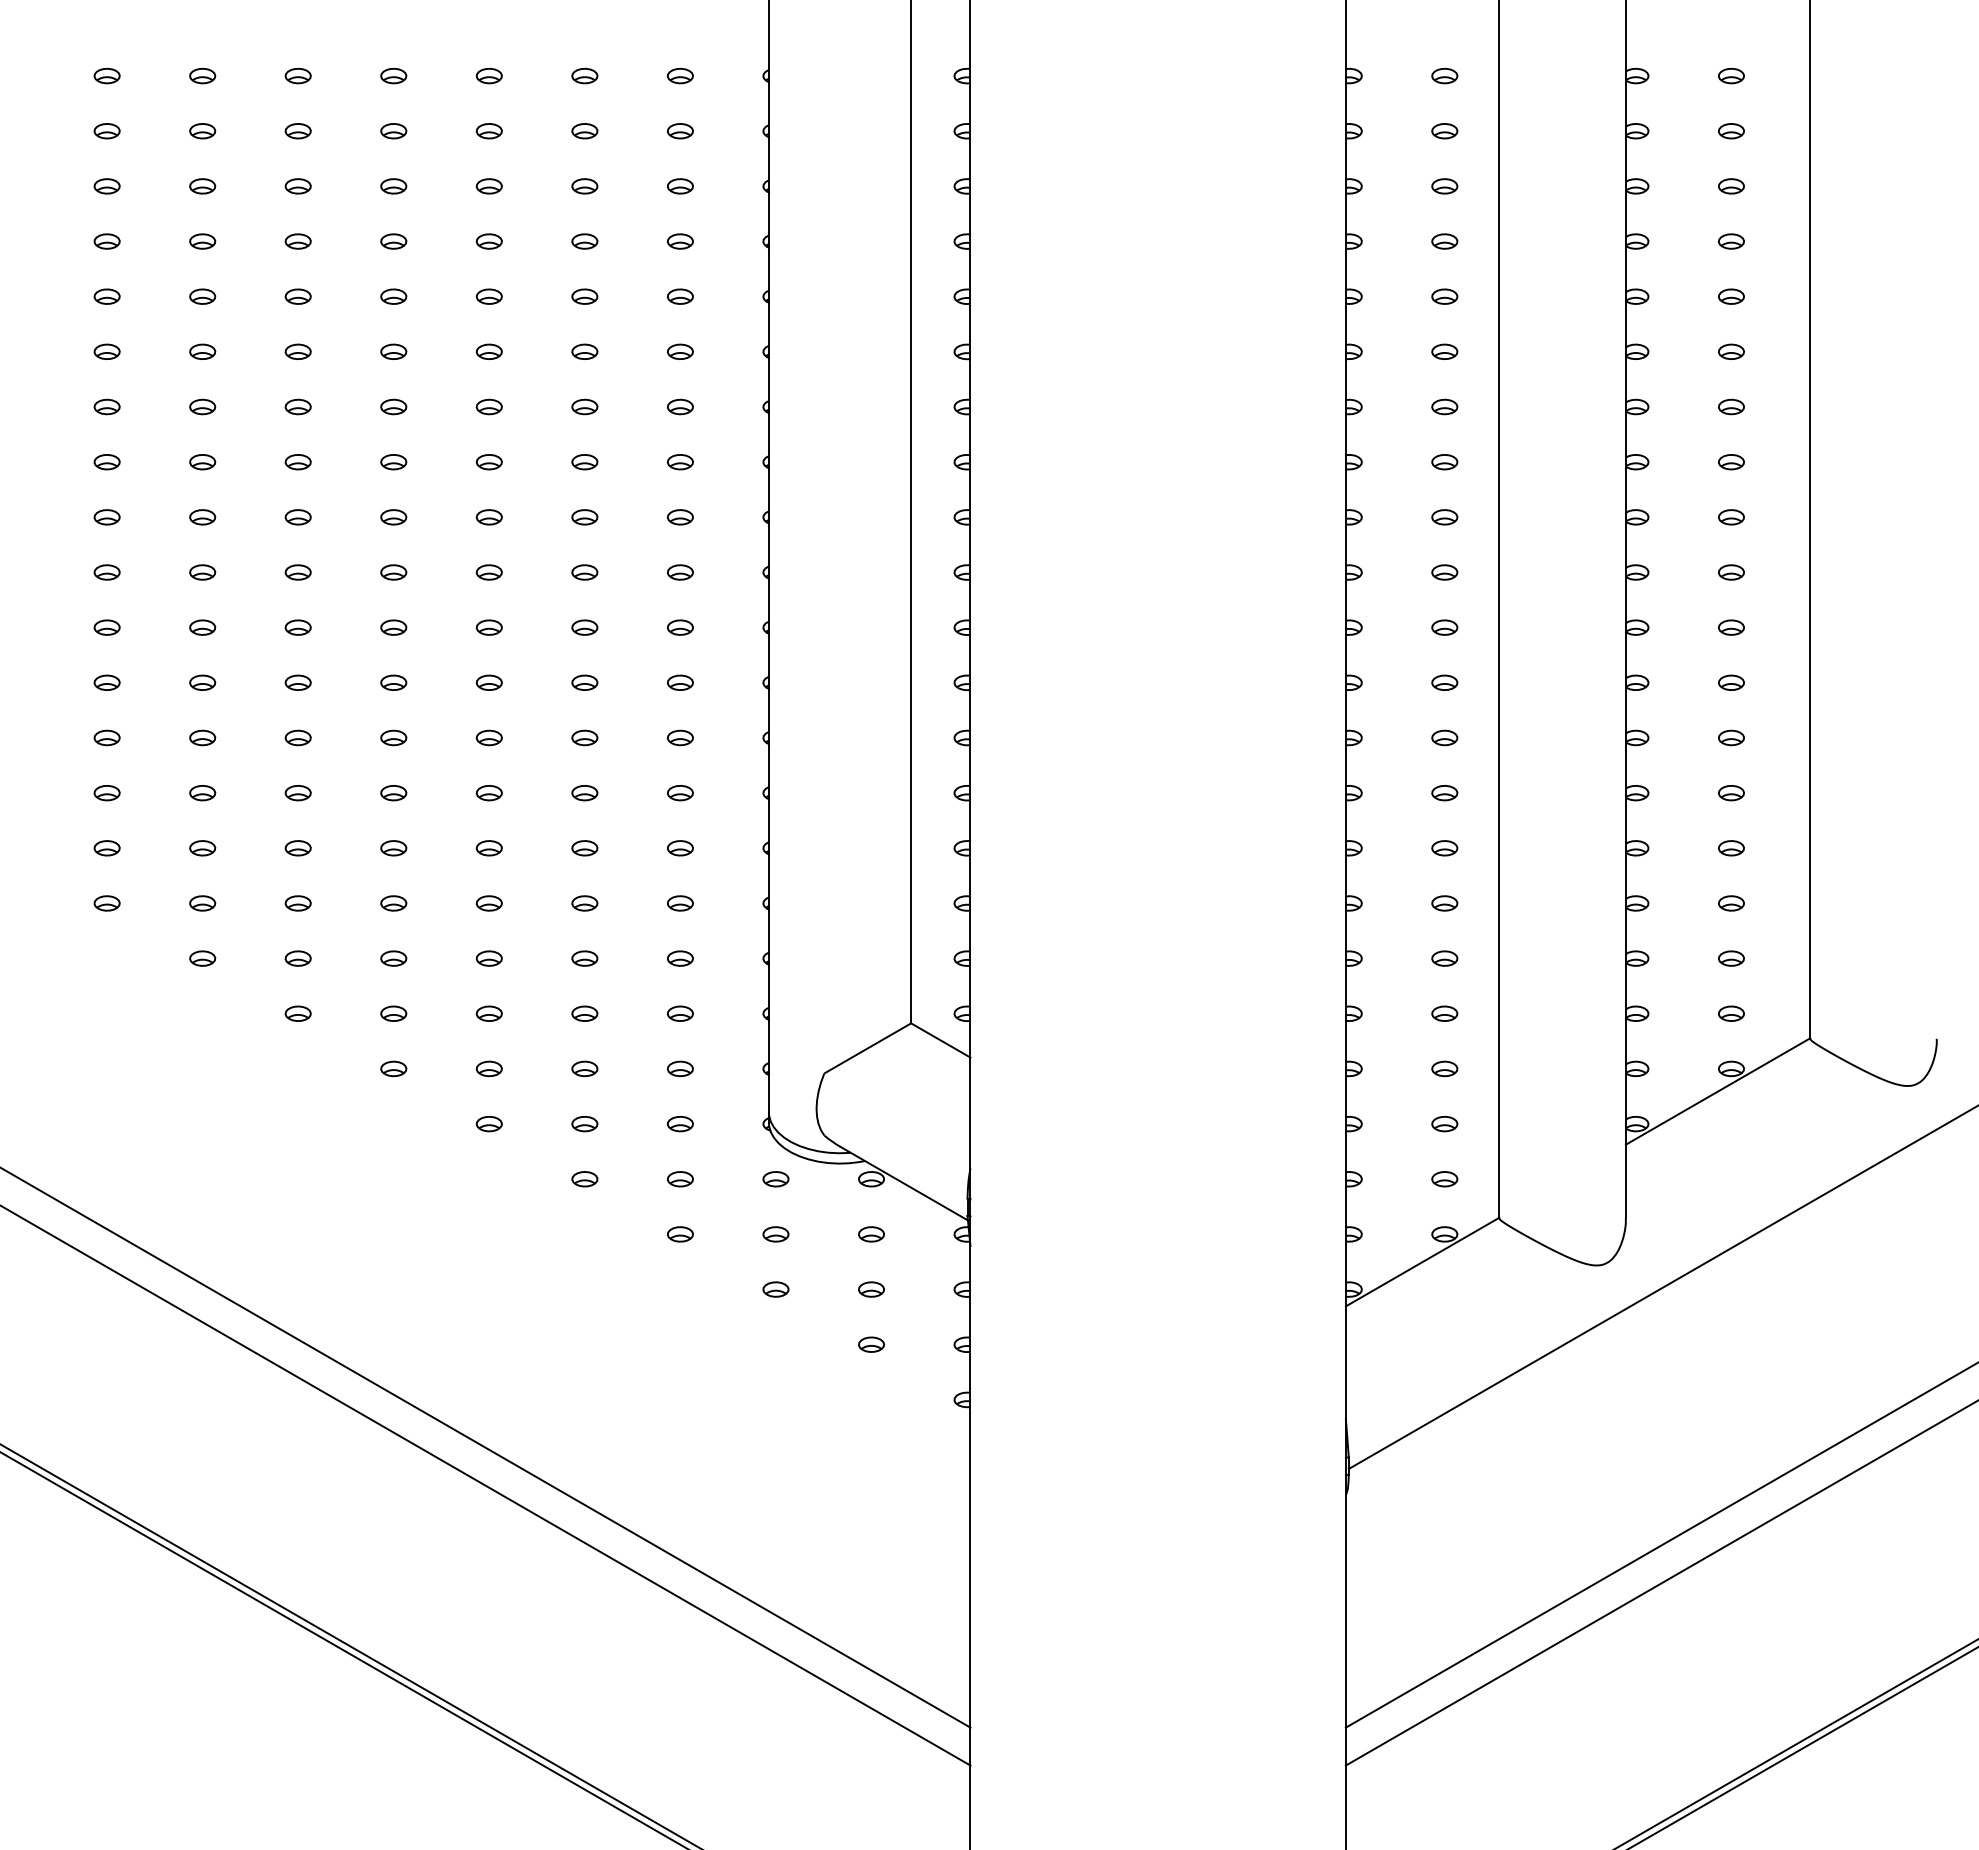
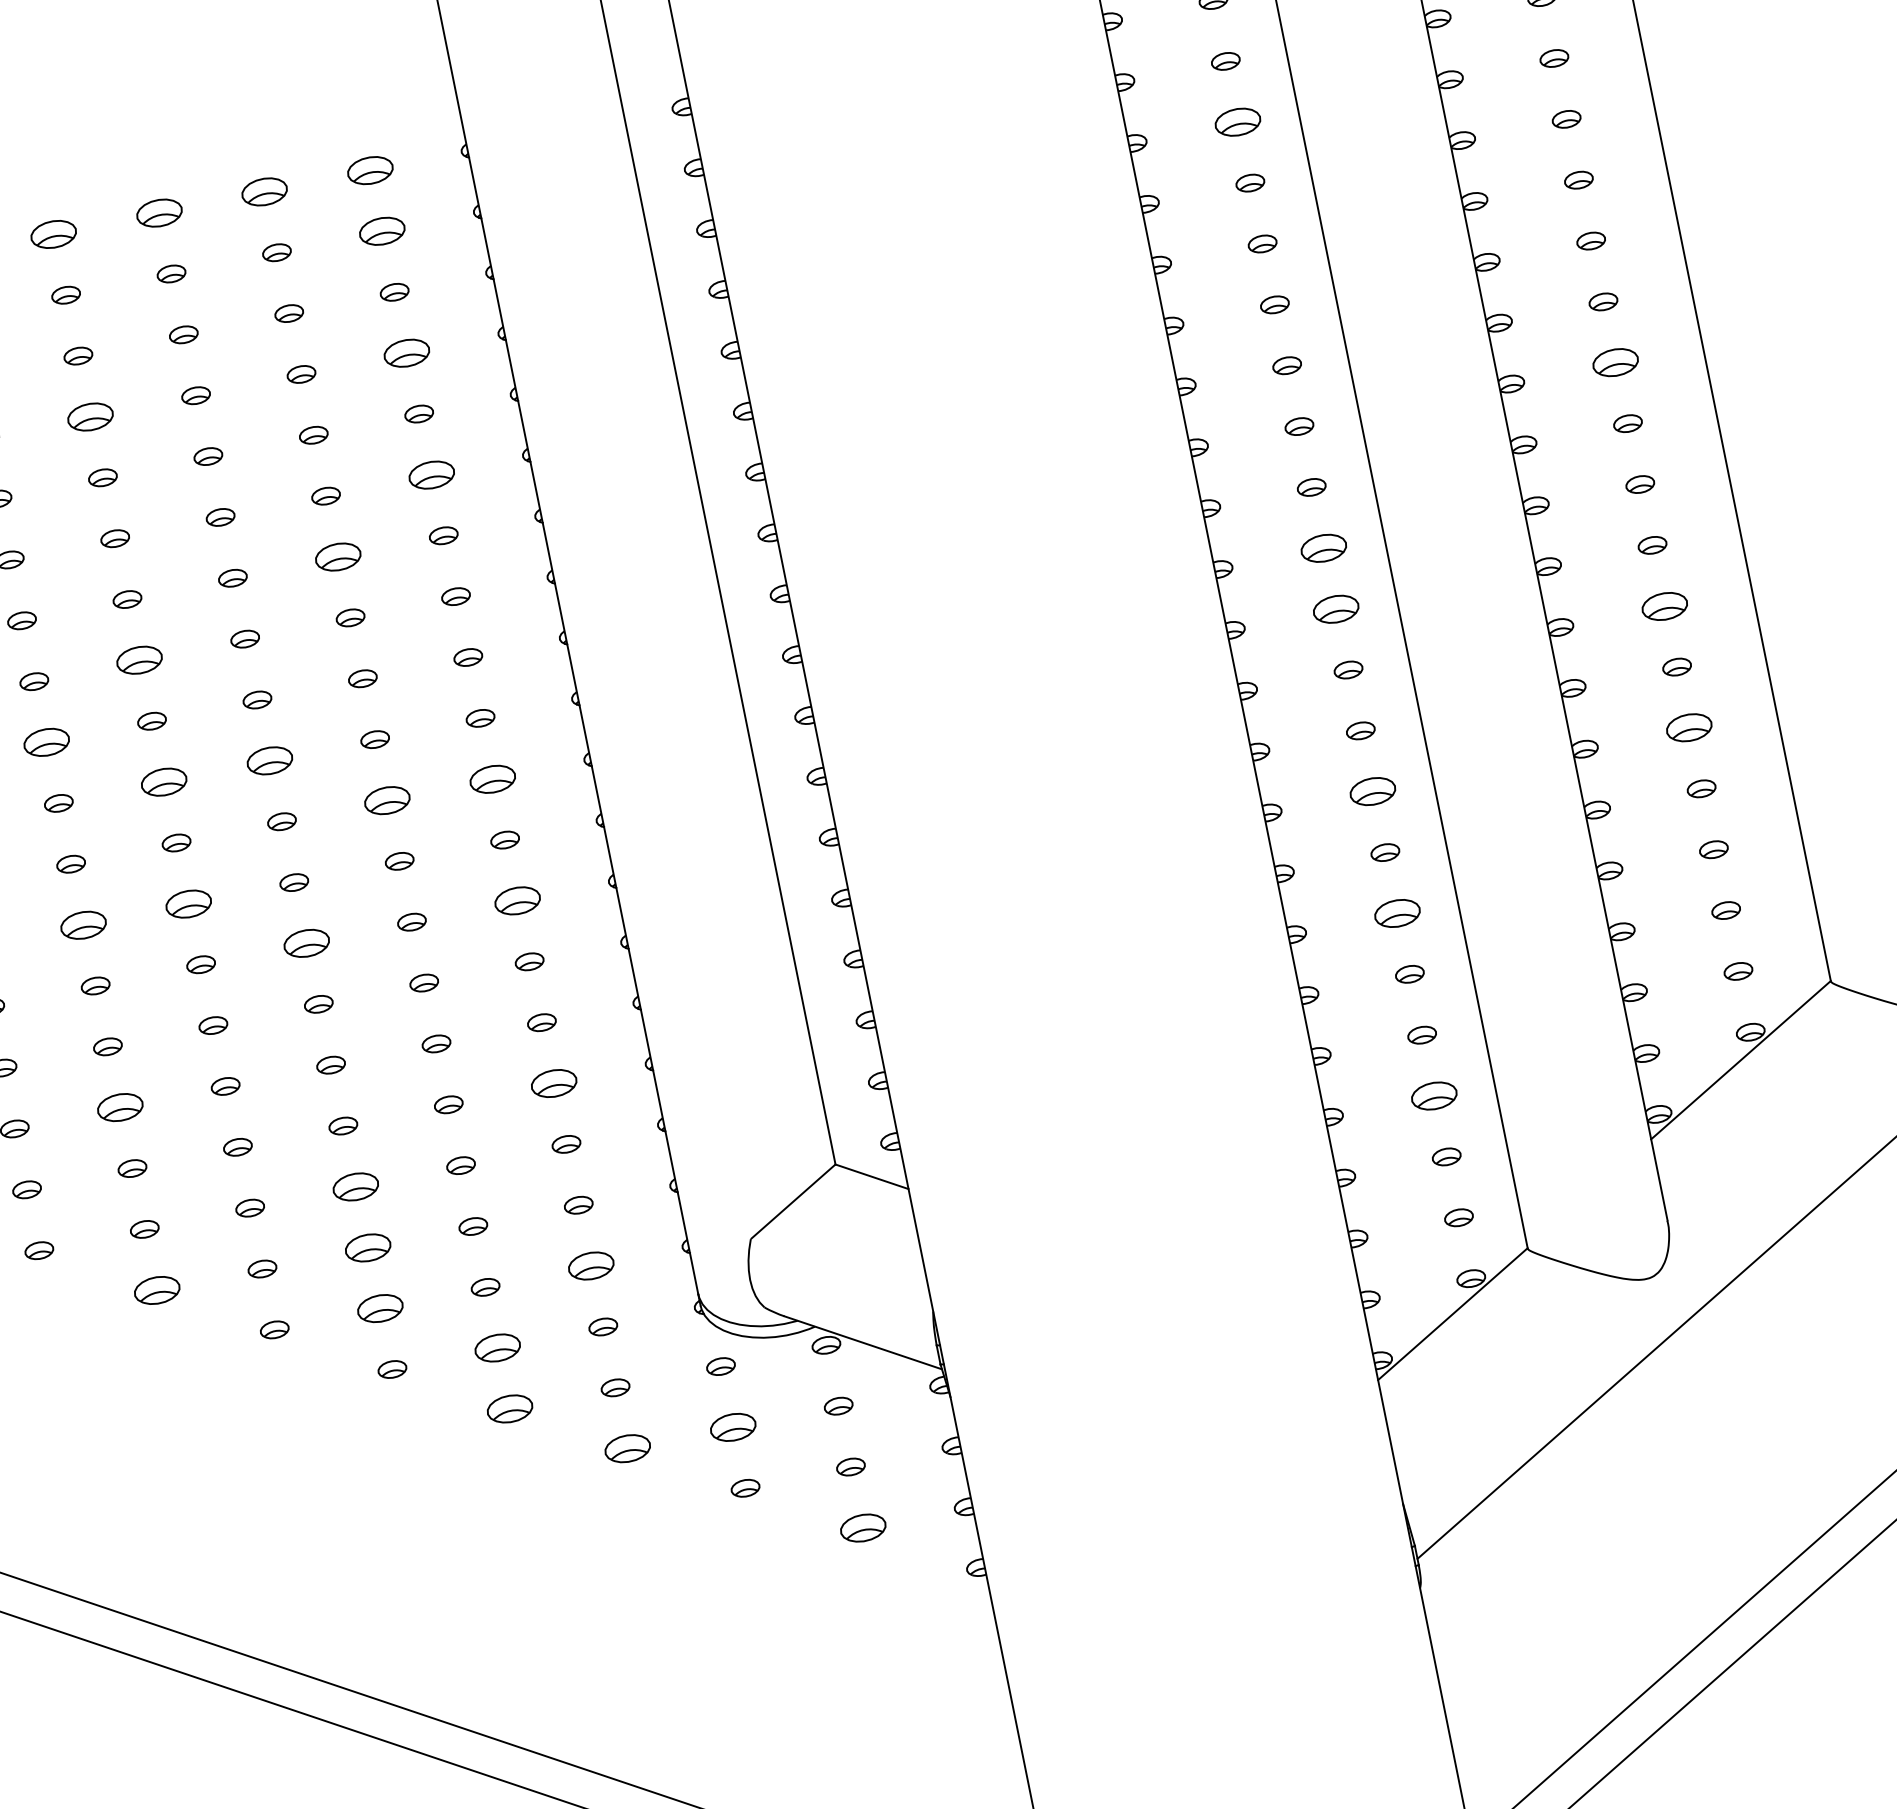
part: (393, 75) -> (53, 233), size x1.6
part: (488, 75) -> (158, 212), size x1.6
part: (584, 75) -> (264, 191), size x1.6
part: (679, 75) -> (368, 170), size x1.6
part: (680, 131) -> (382, 231), size x1.6
part: (1444, 186) -> (1237, 122), size x1.6
part: (393, 241) -> (90, 416), size x1.6
part: (680, 241) -> (407, 353), size x1.6
part: (679, 351) -> (430, 474), size x1.6
part: (584, 406) -> (337, 556), size x1.6
part: (393, 462) -> (139, 660), size x1.6
part: (1731, 462) -> (1615, 363), size x1.6
part: (297, 517) -> (45, 742), size x1.6
part: (393, 572) -> (163, 782), size x1.6
part: (488, 572) -> (268, 761), size x1.6
part: (1444, 572) -> (1323, 548), size x1.6
part: (584, 627) -> (386, 800), size x1.6
part: (680, 627) -> (492, 779), size x1.6
part: (1444, 627) -> (1335, 609), size x1.6
part: (297, 682) -> (82, 924), size x1.6
part: (393, 682) -> (188, 903), size x1.6
part: (1731, 682) -> (1664, 605), size x1.6
part: (488, 737) -> (305, 943), size x1.6
part: (679, 737) -> (516, 900), size x1.6
part: (1444, 793) -> (1372, 792), size x1.6
part: (1731, 793) -> (1689, 728), size x1.6
part: (297, 848) -> (119, 1108), size x1.6
part: (680, 903) -> (554, 1083), size x1.6
part: (1444, 903) -> (1397, 913), size x1.6
part: (488, 958) -> (354, 1186), size x1.6
part: (297, 1013) -> (156, 1290), size x1.6
part: (488, 1013) -> (366, 1247), size x1.6
part: (488, 1068) -> (379, 1308), size x1.6
part: (679, 1068) -> (589, 1265), size x1.6
part: (1444, 1068) -> (1434, 1095), size x1.6
part: (584, 1124) -> (497, 1348), size x1.6
part: (584, 1179) -> (509, 1409), size x1.6
part: (680, 1234) -> (627, 1448), size x1.6
part: (775, 1234) -> (732, 1427), size x1.6
part: (871, 1344) -> (863, 1527), size x1.6

